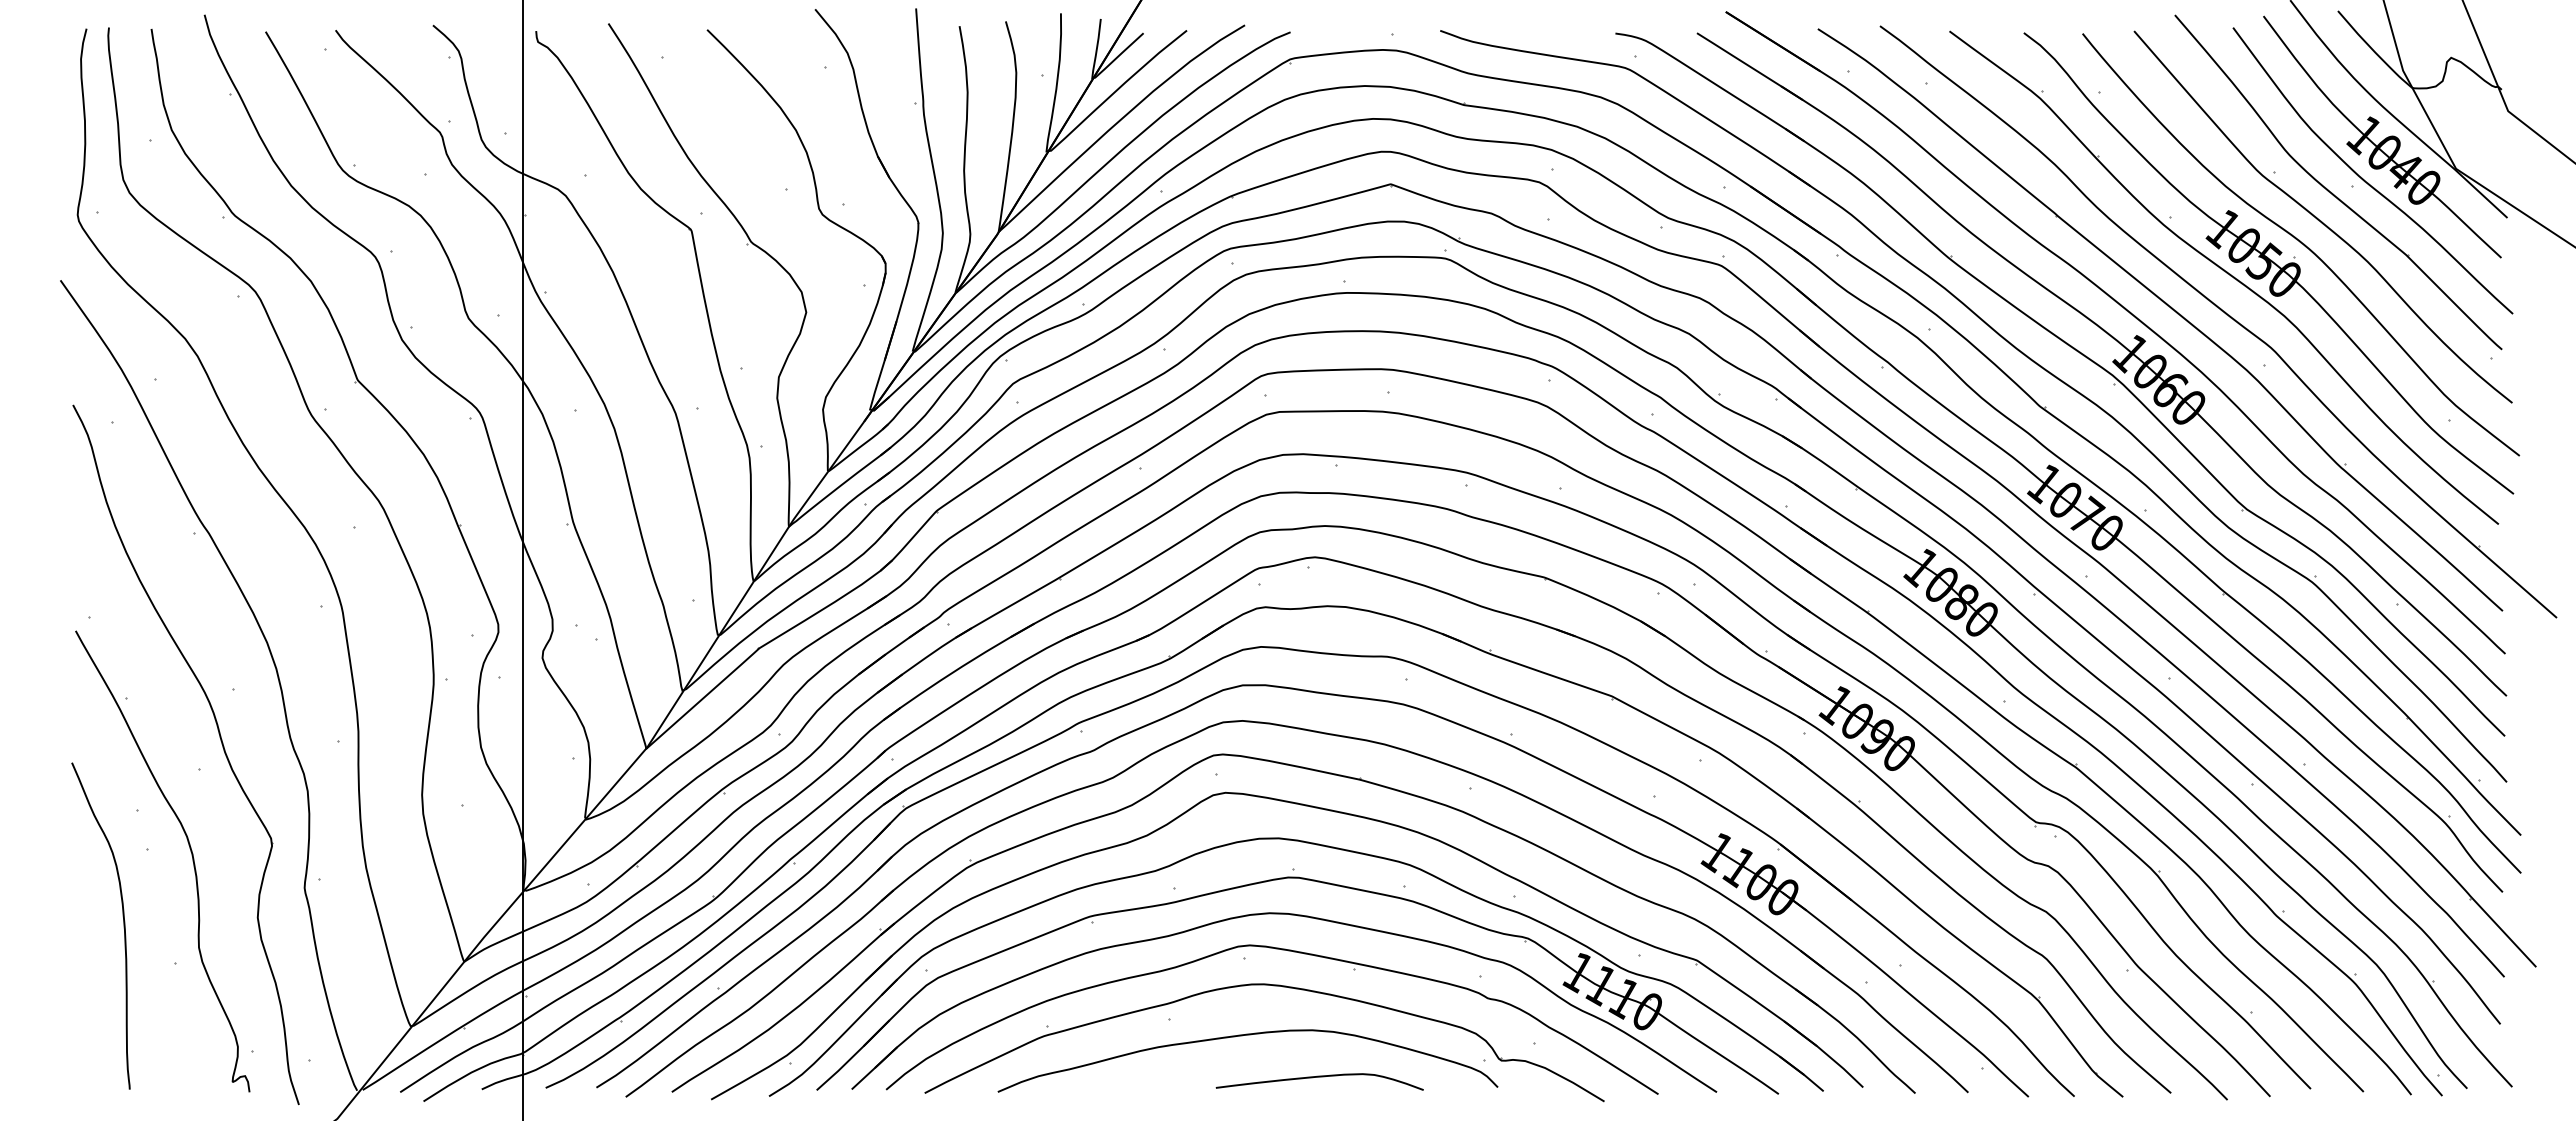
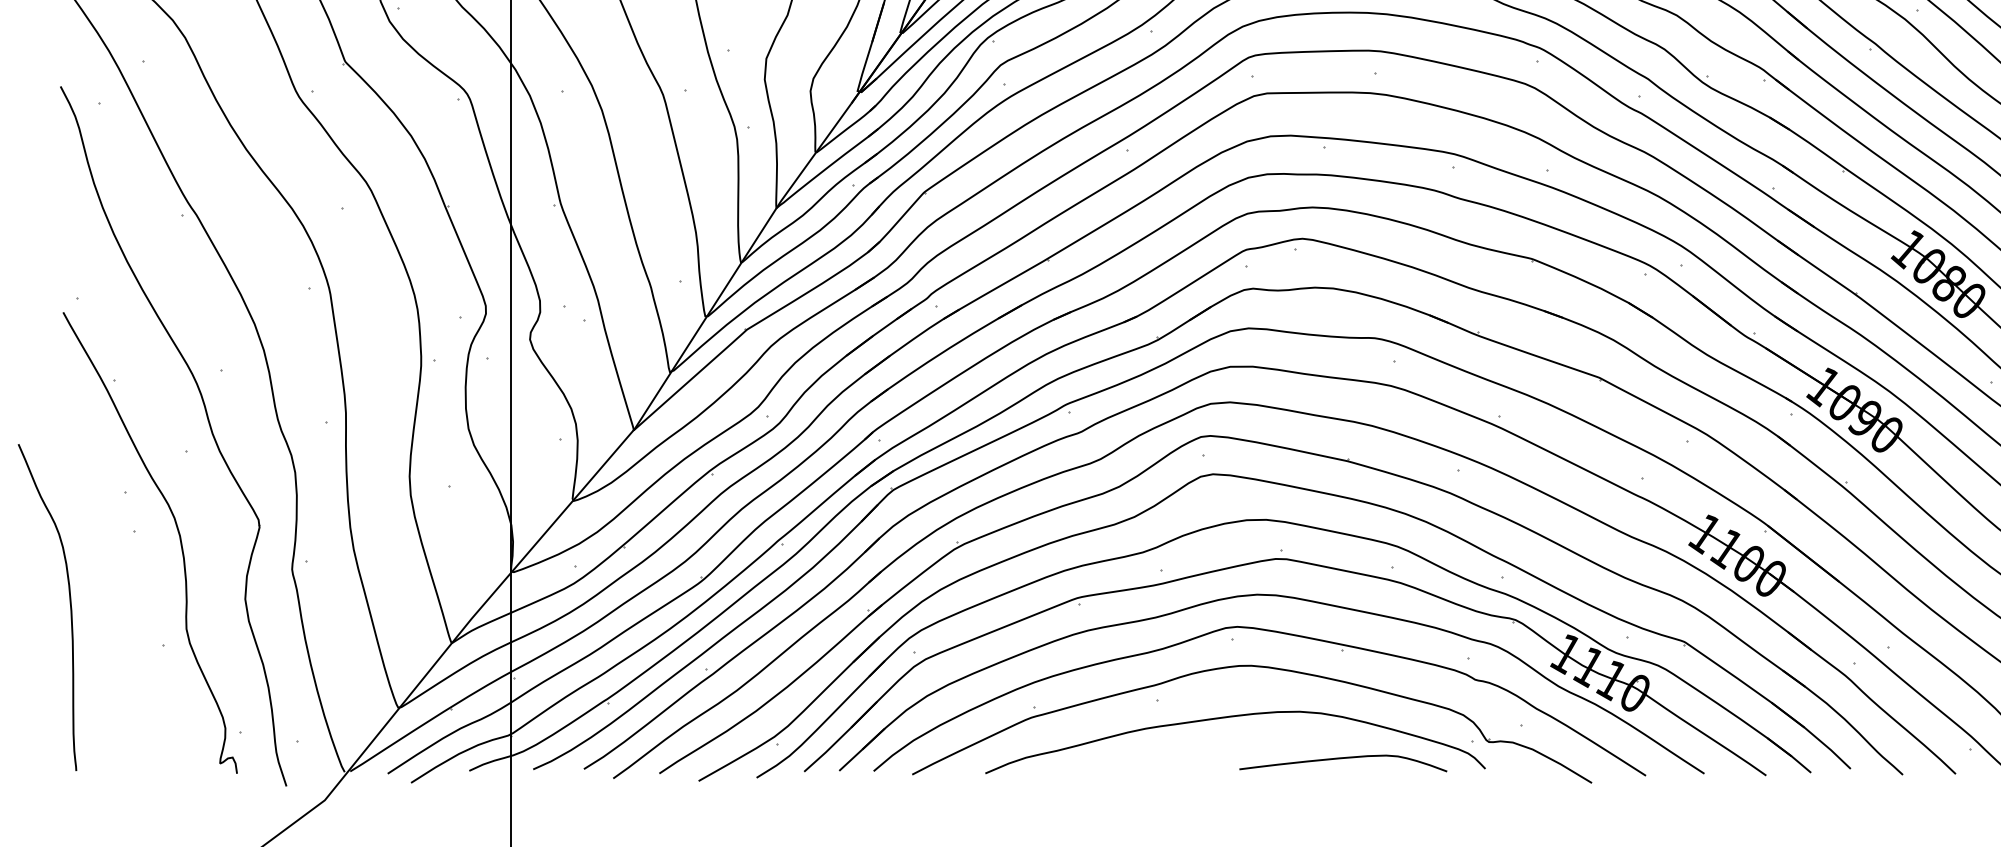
curve: (123, 925) -> (70, 606), moved
curve: (1319, 1077) -> (1343, 758), moved

